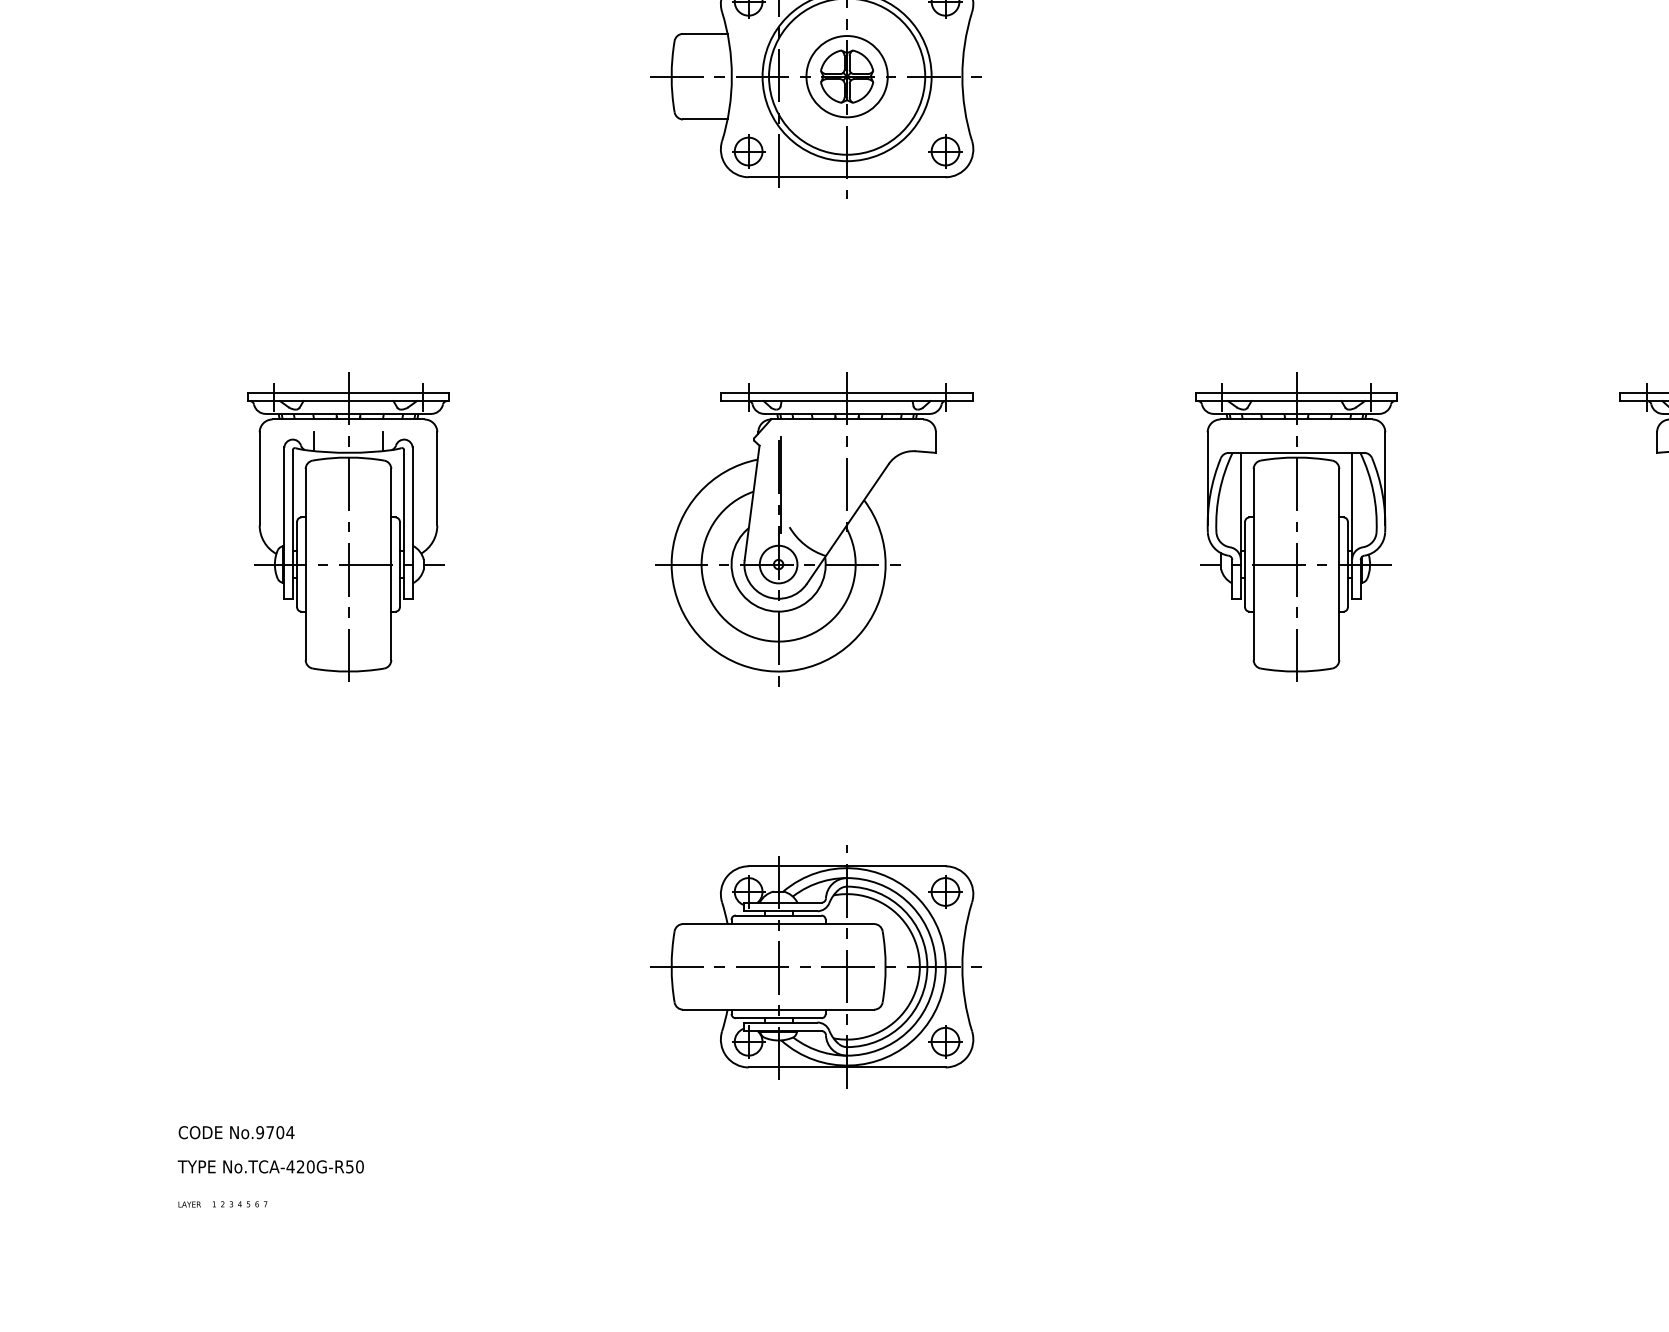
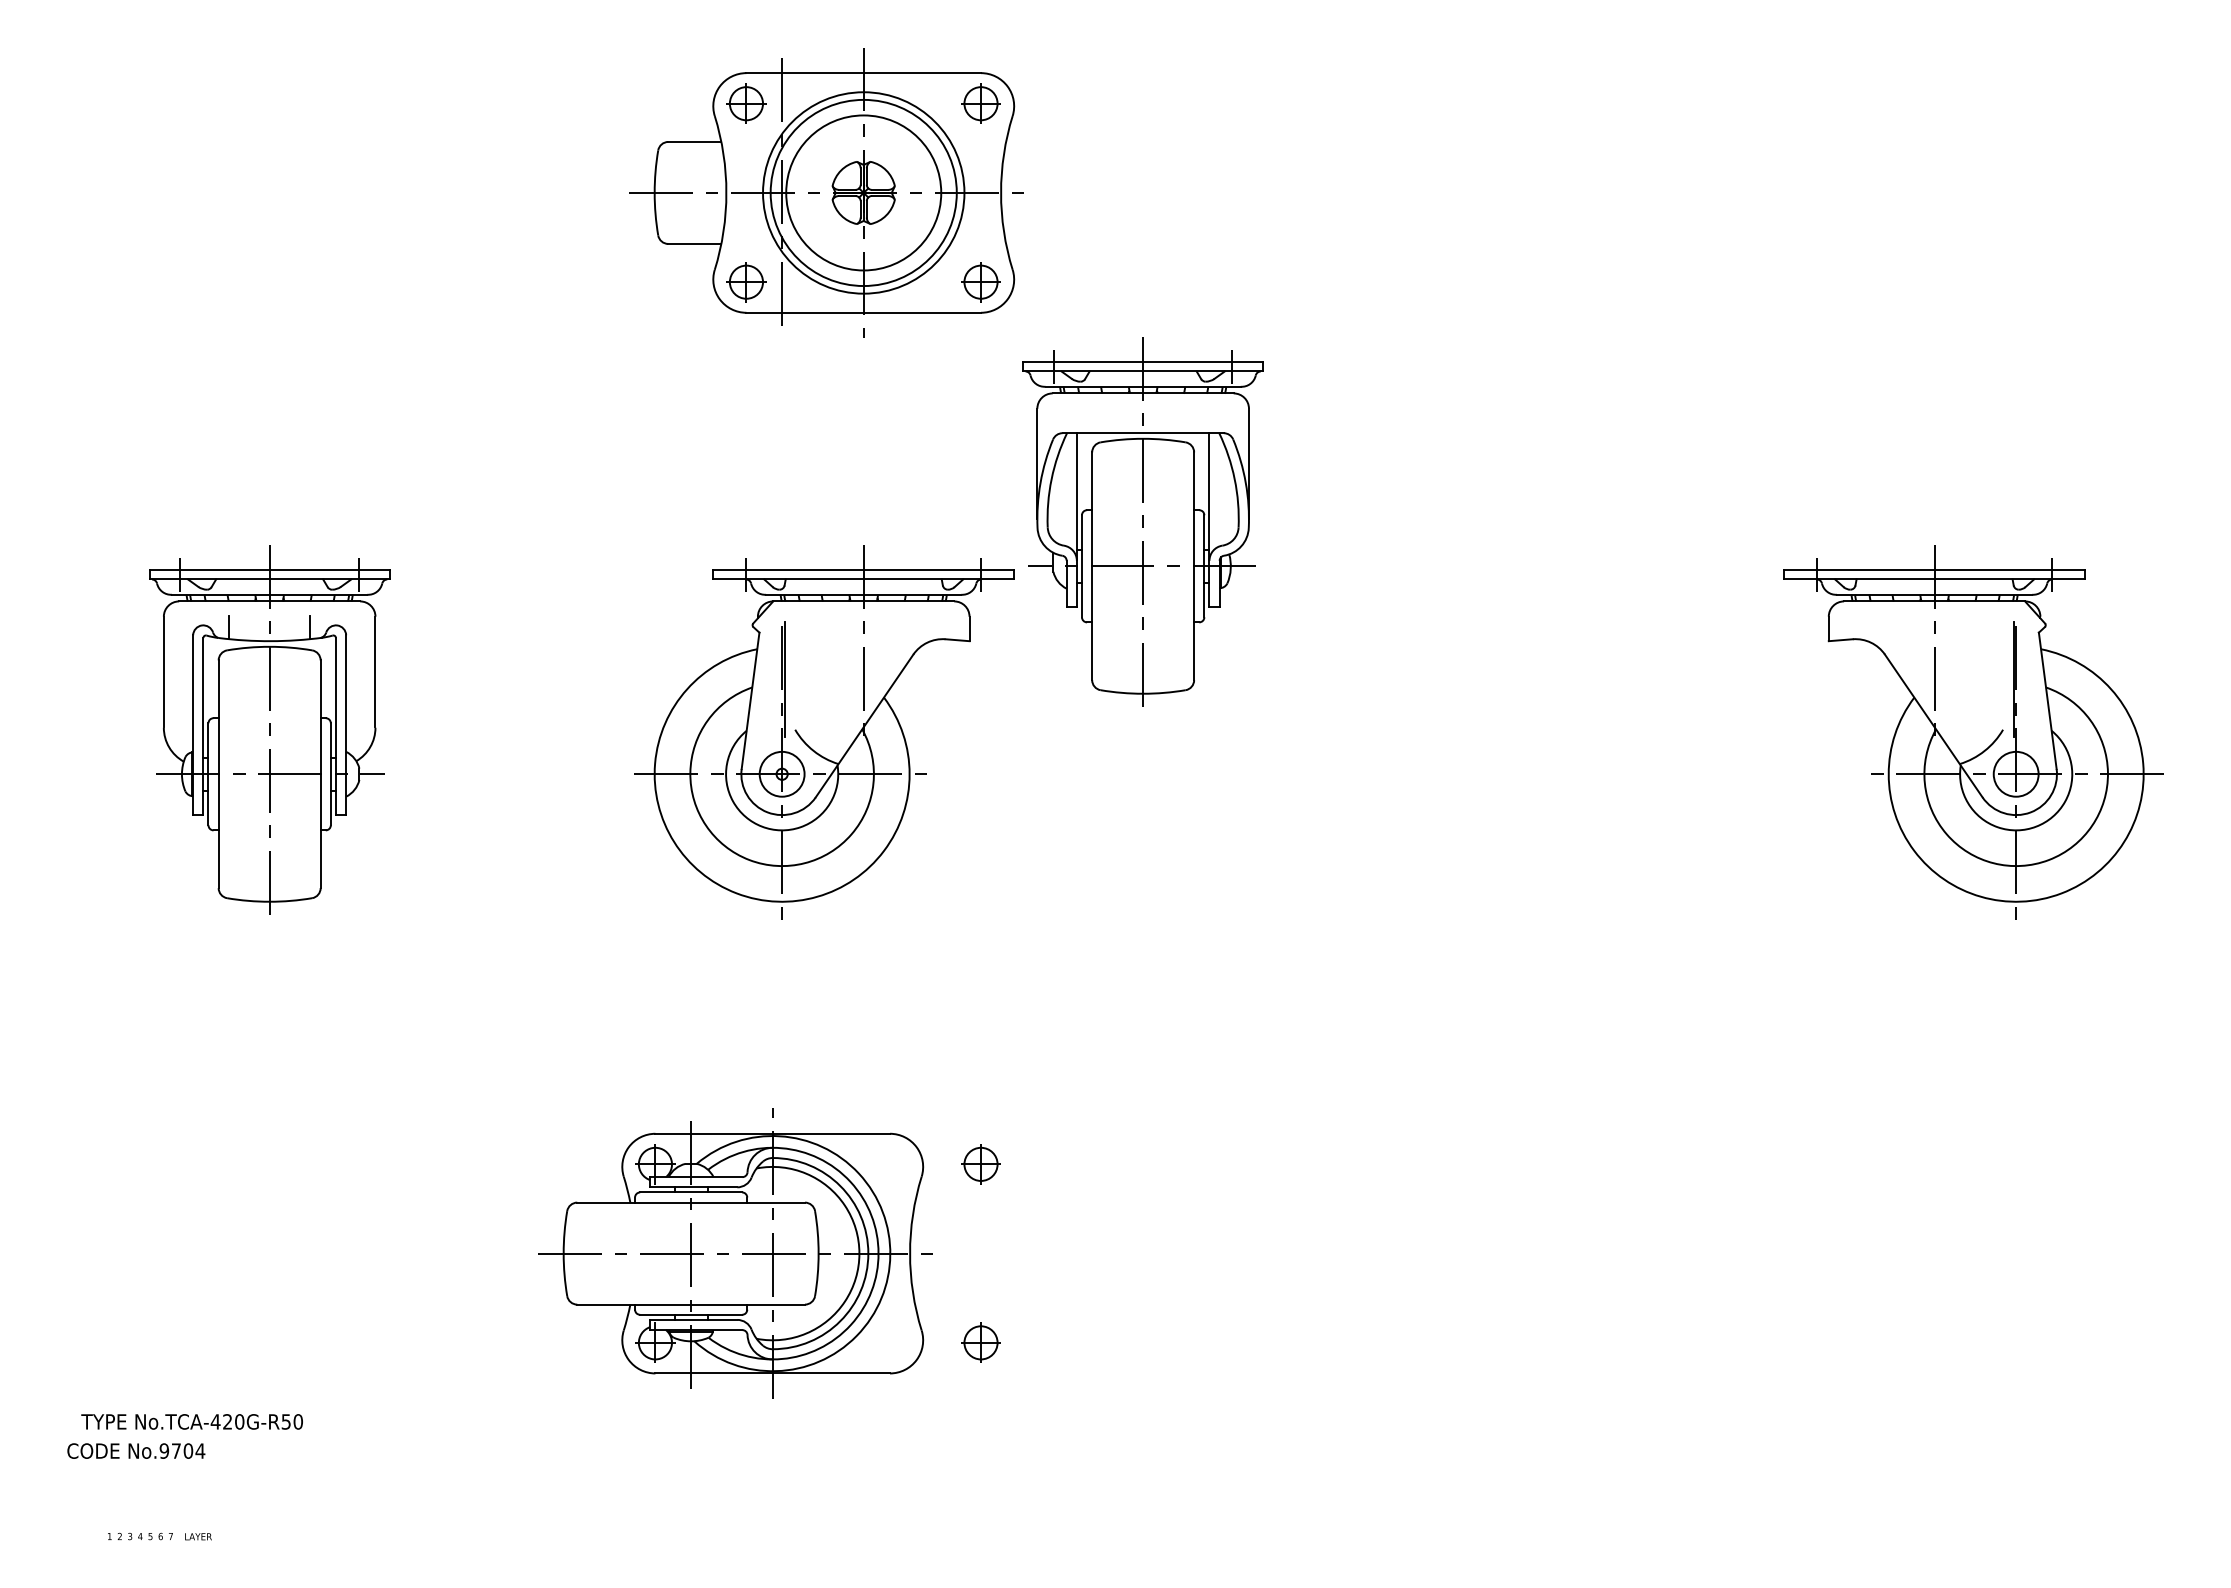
circle: (846, 76) -> (863, 192), size x1.6
part: (1295, 526) -> (1142, 521), moved
part: (815, 966) -> (735, 1253), moved
text: (270, 1166) -> (191, 1421), moved
text: (189, 1204) -> (198, 1536), moved

